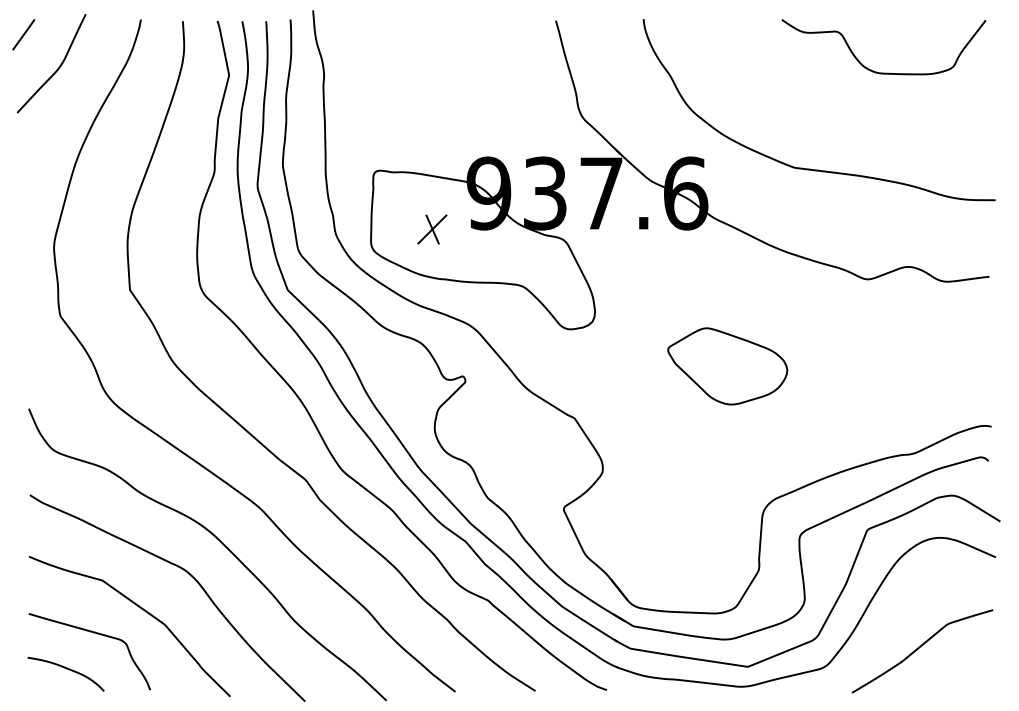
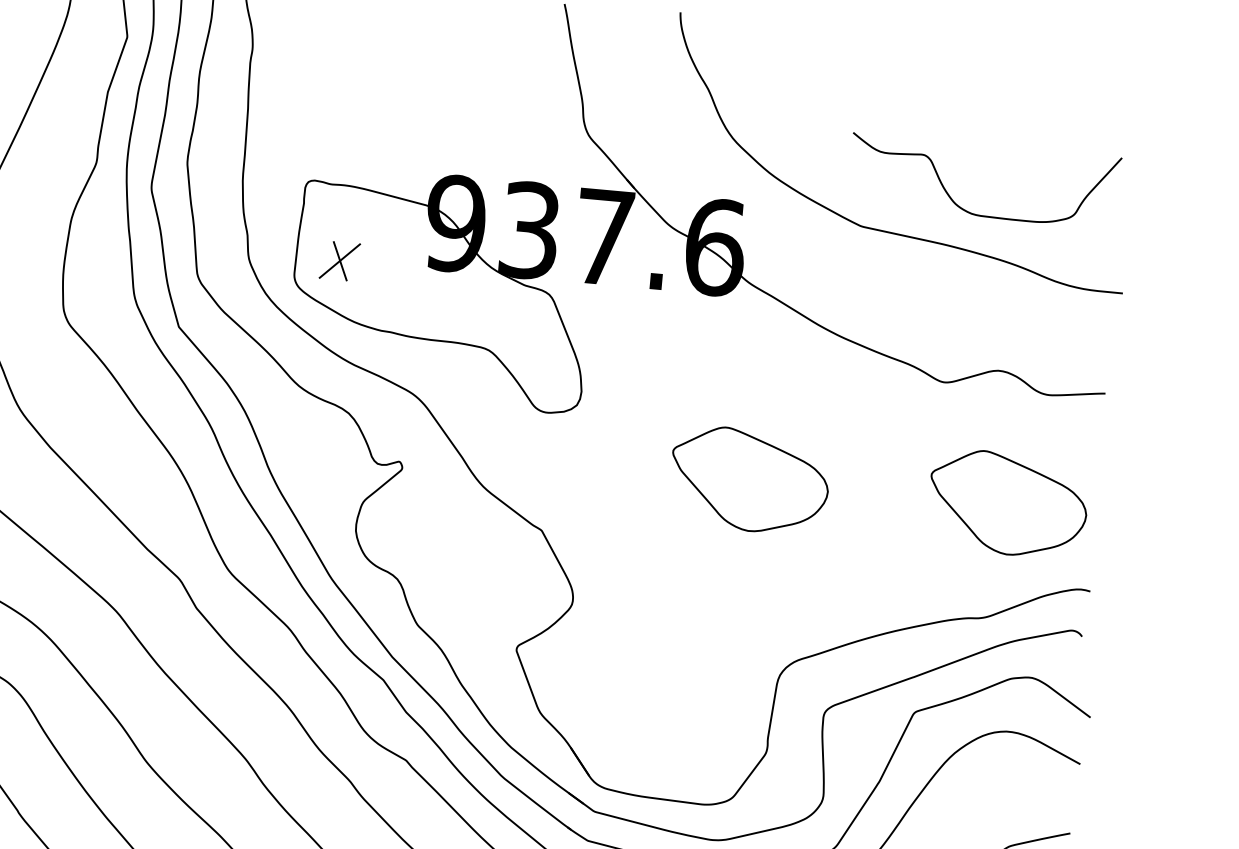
curve: (877, 71) -> (973, 212), moved
part: (432, 229) -> (340, 261), moved
part: (923, 366) -> (1007, 503), added

